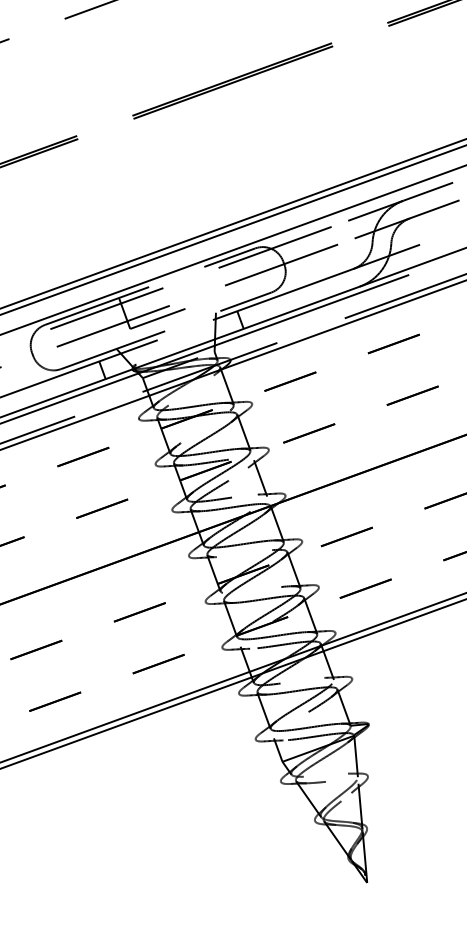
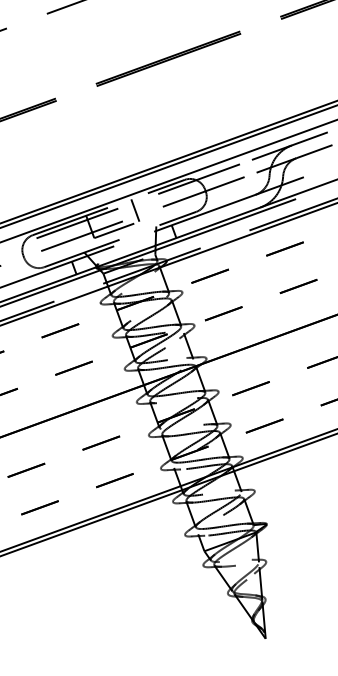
line: (186, 290) -> (135, 210), added

